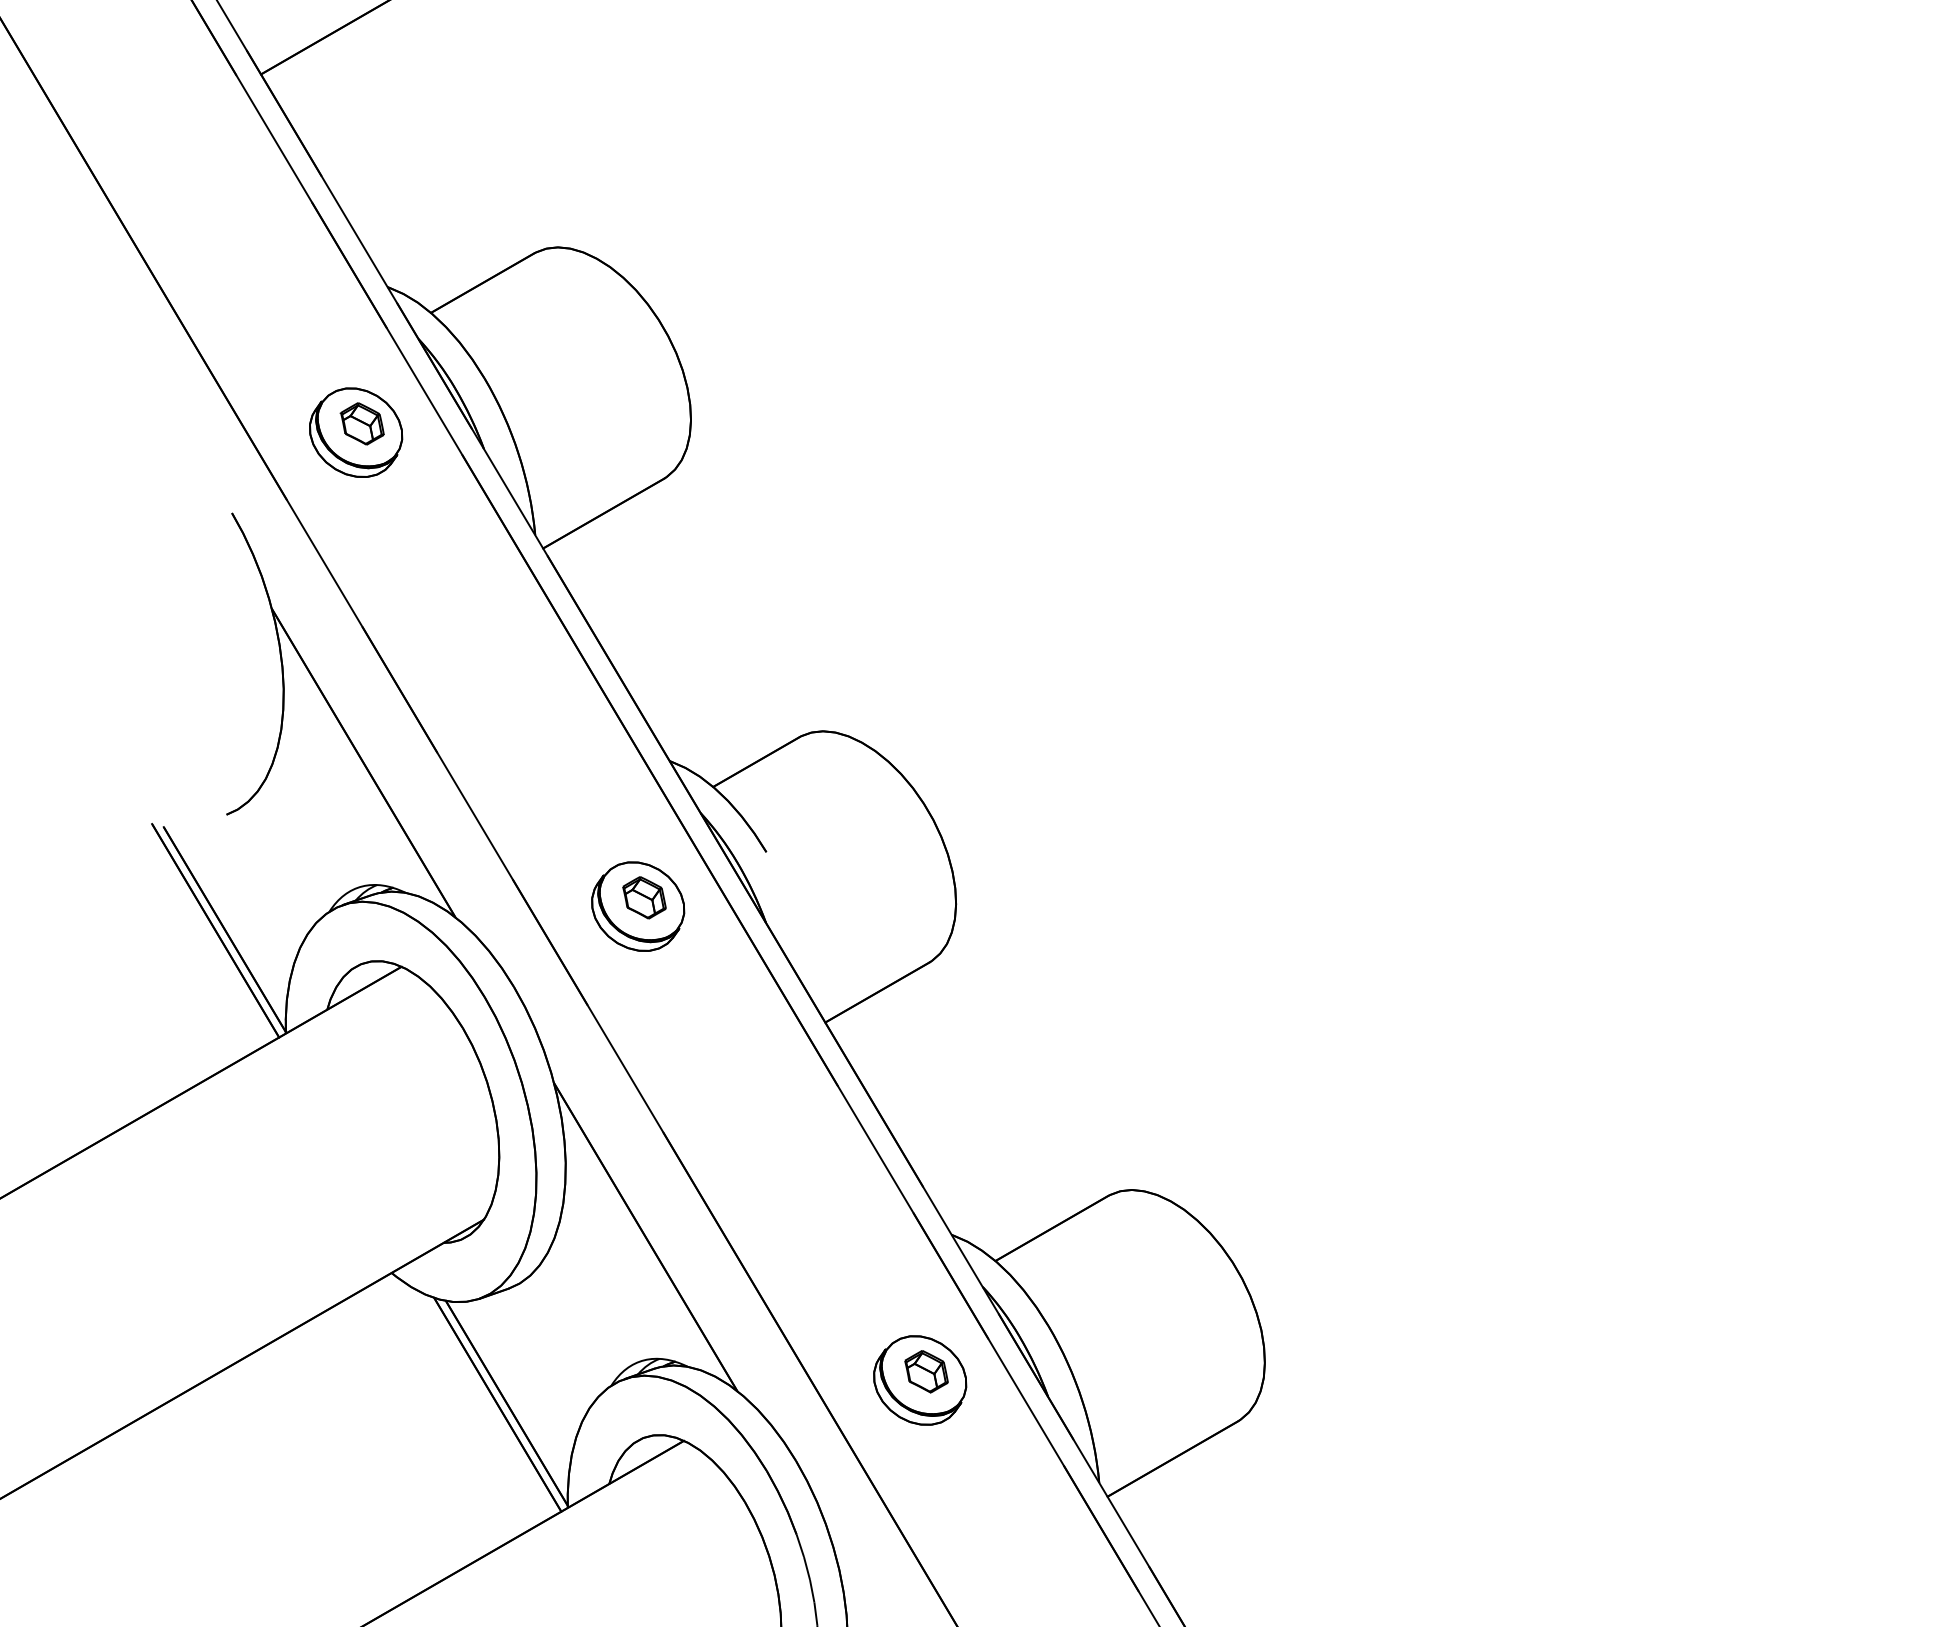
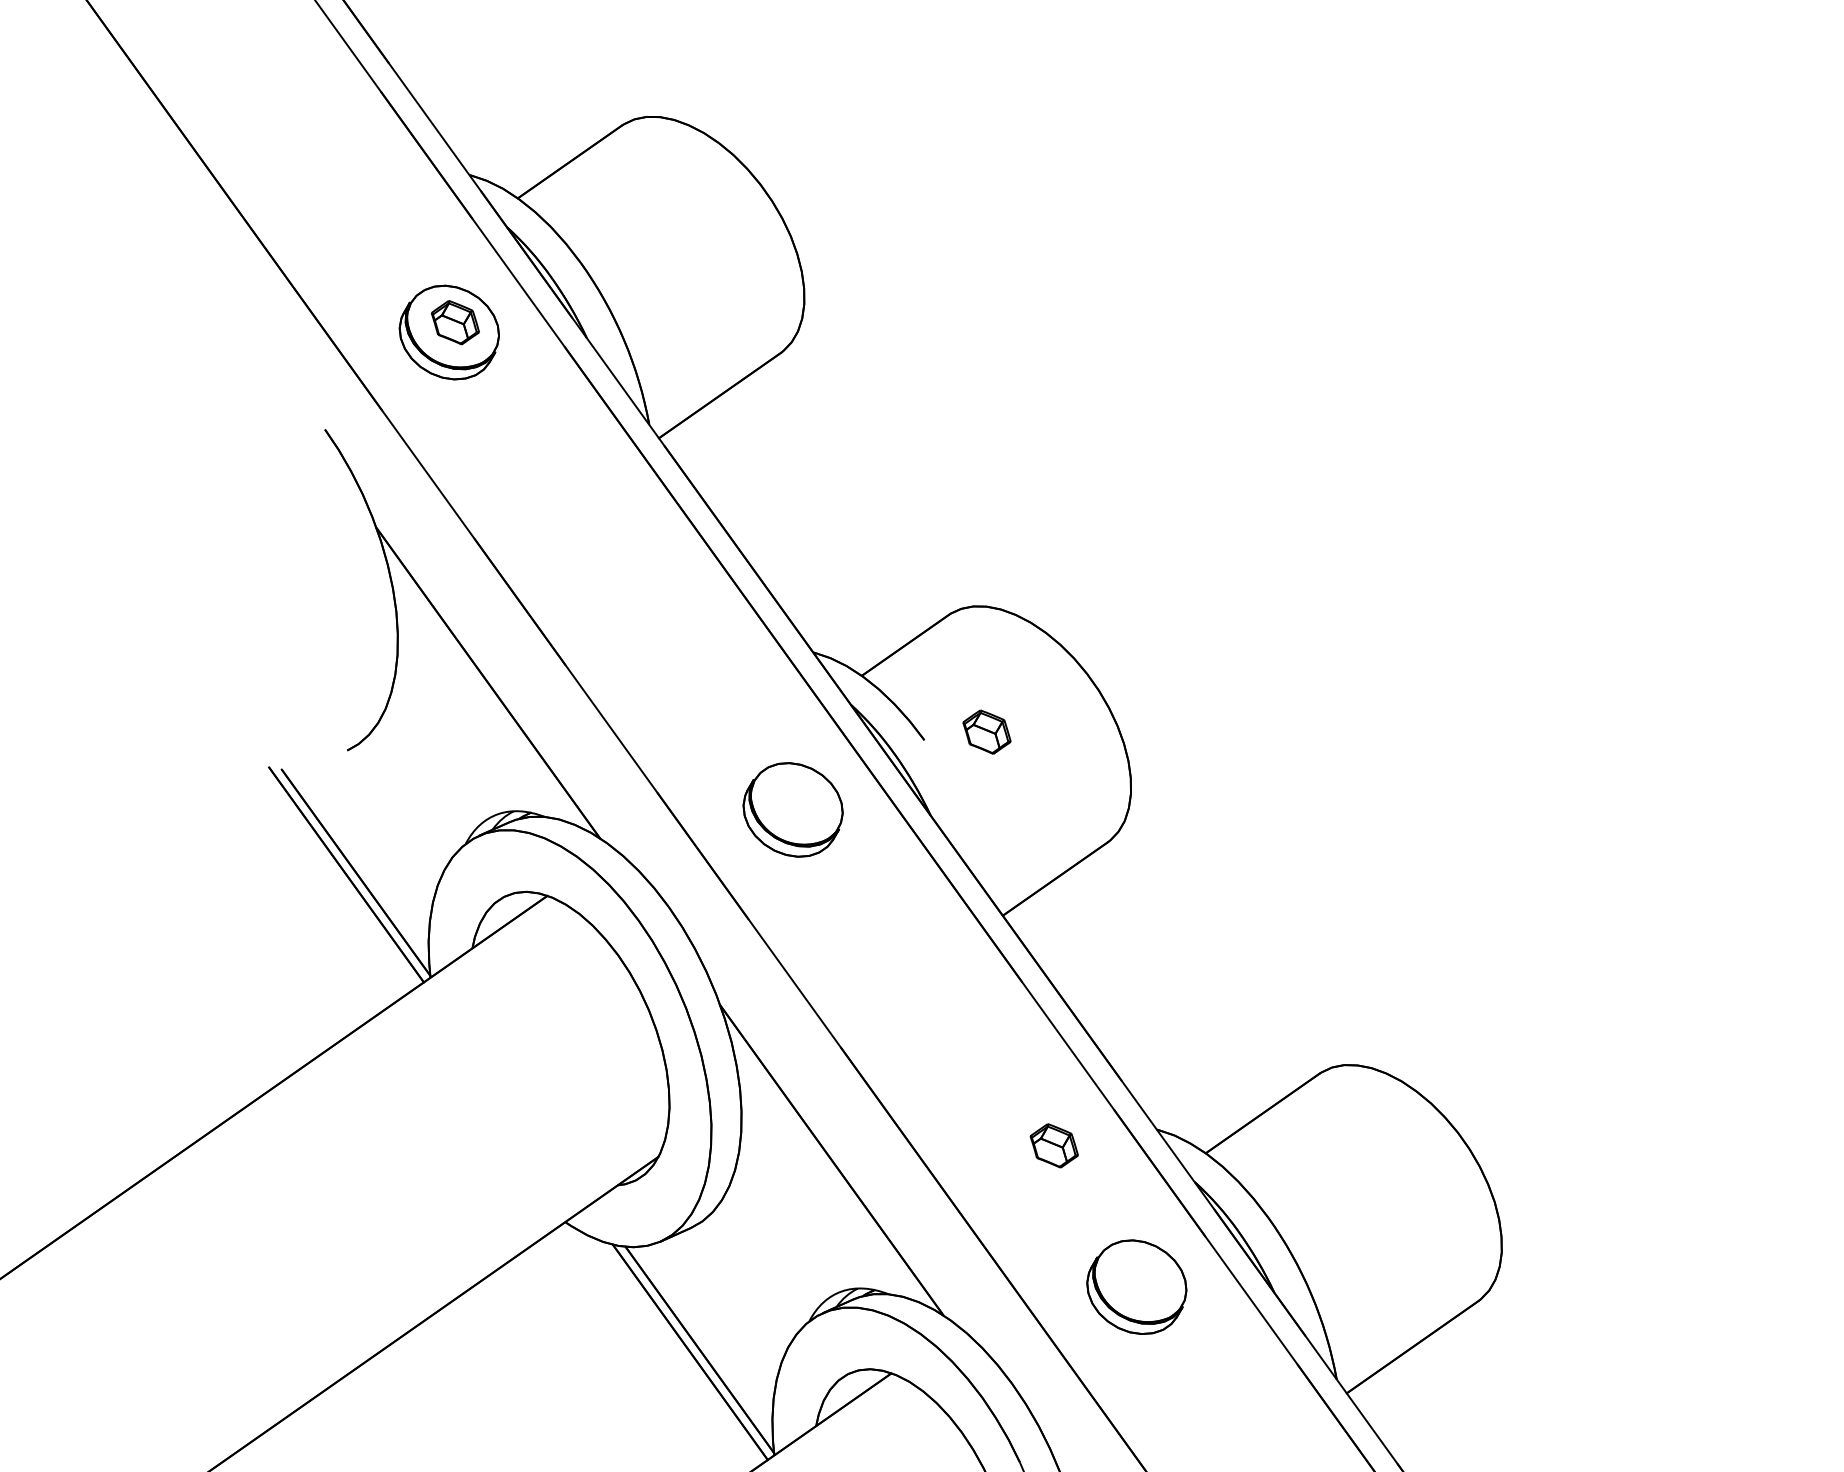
part: (644, 897) -> (986, 731), moved
part: (926, 1371) -> (1054, 1145), moved

